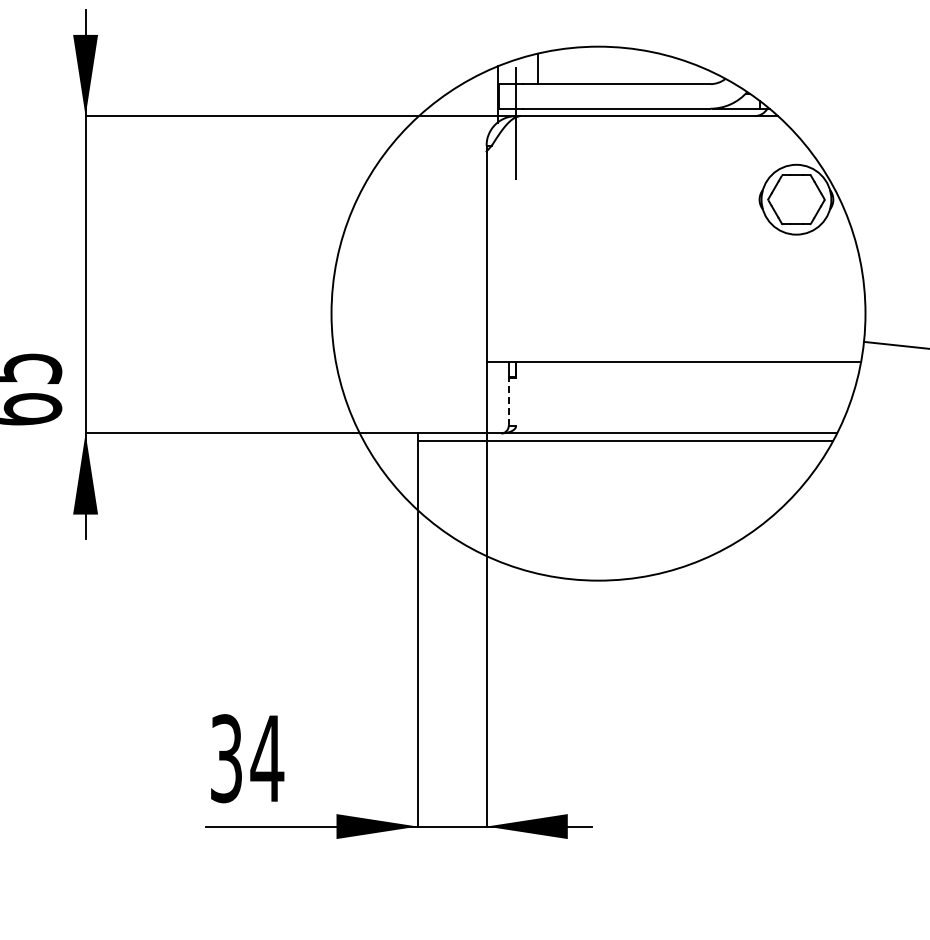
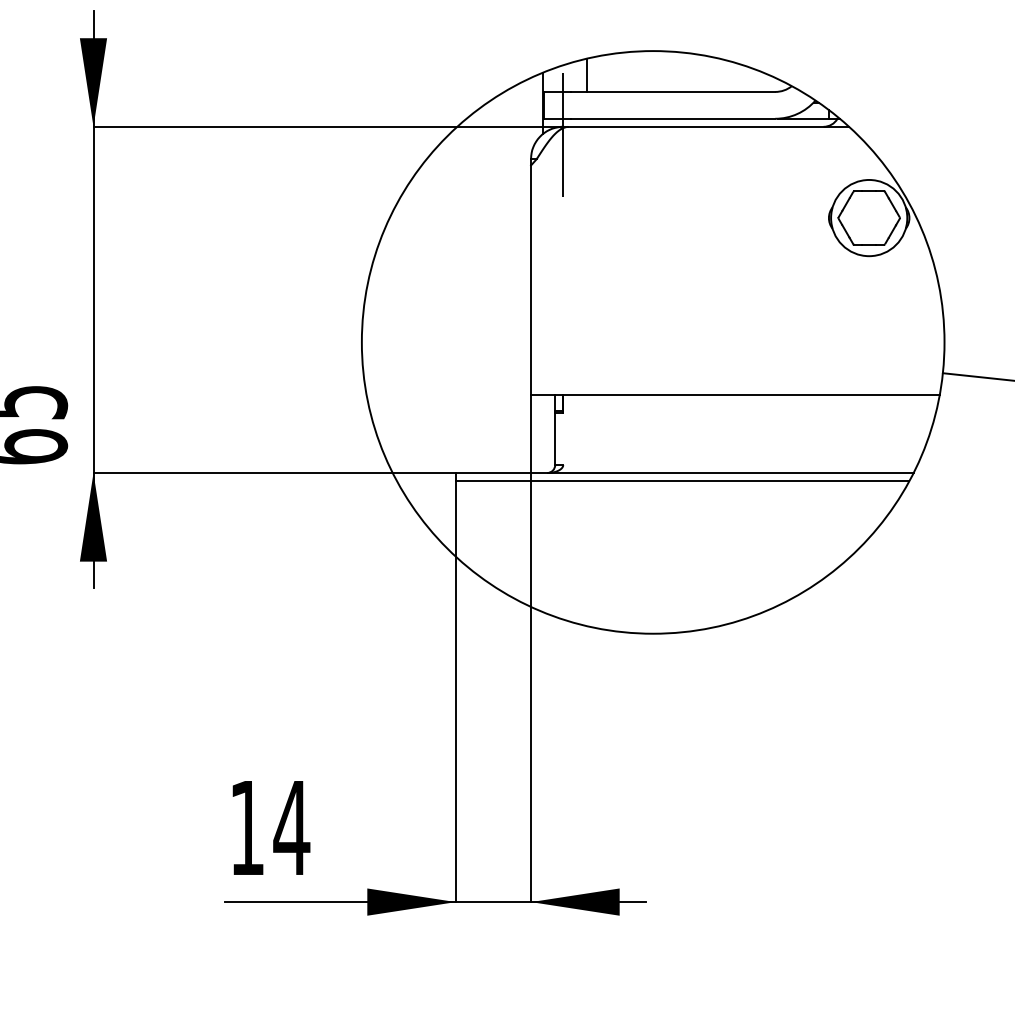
line: (508, 402) -> (554, 439), dashed -> solid
text: (226, 758) -> (247, 827), 34 -> 14

